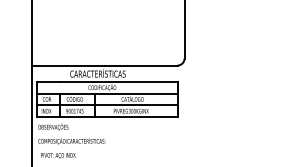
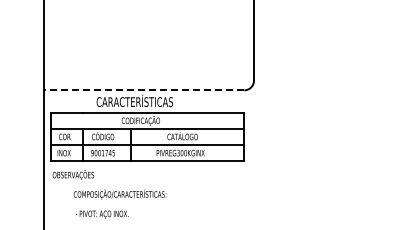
line: (104, 65) -> (143, 90), solid -> dashed
text: (71, 141) -> (119, 194), moved
text: (57, 155) -> (102, 214), moved

